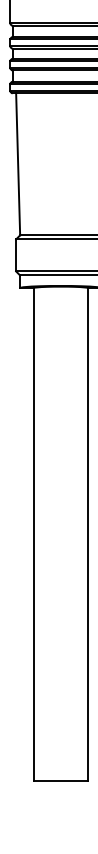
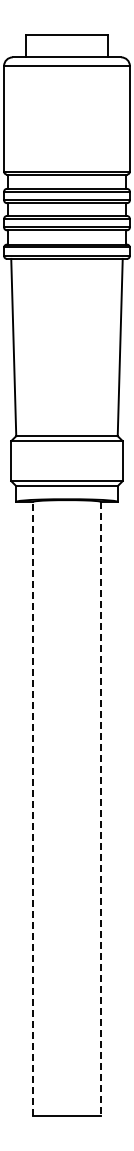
line: (33, 533) -> (33, 808), solid -> dashed
line: (87, 534) -> (100, 809), solid -> dashed

